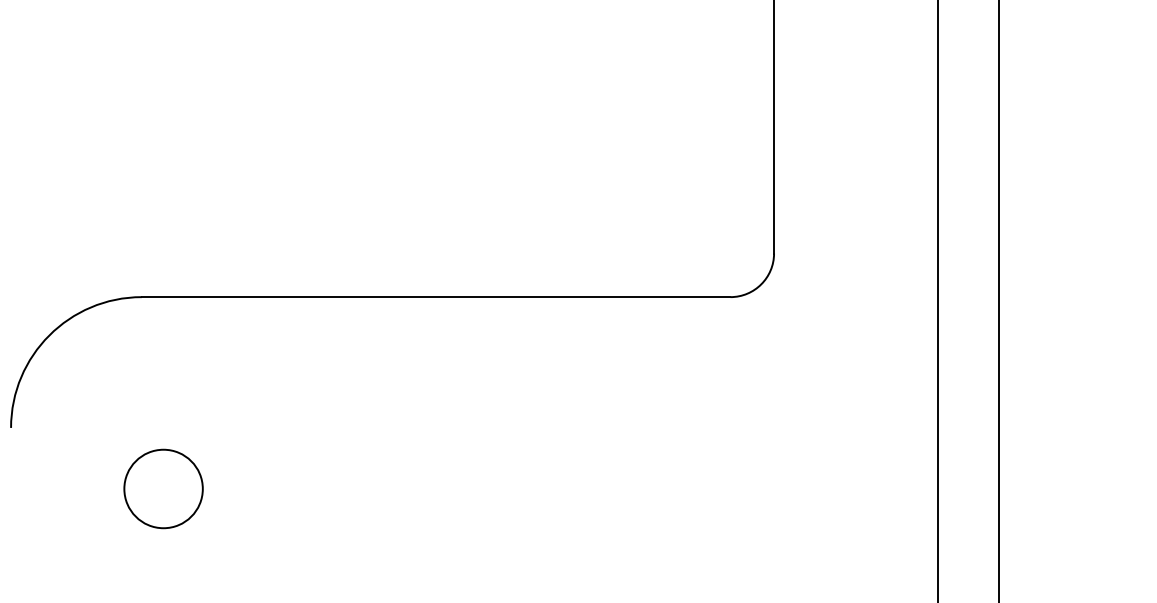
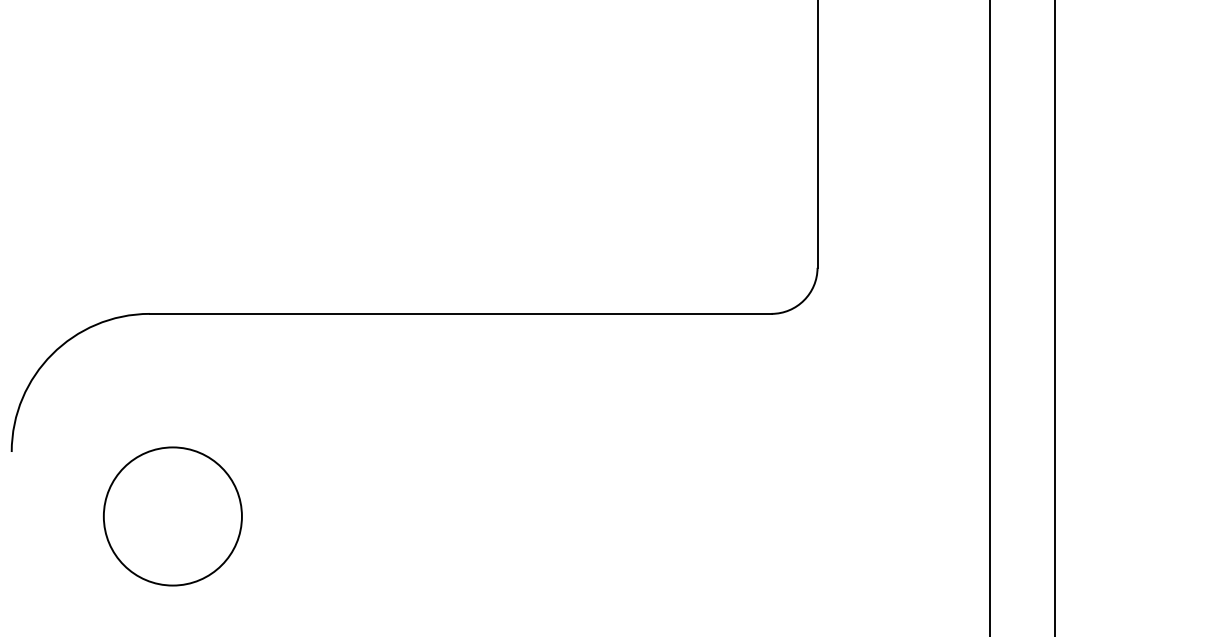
circle: (163, 488) -> (172, 515), size x1.67

